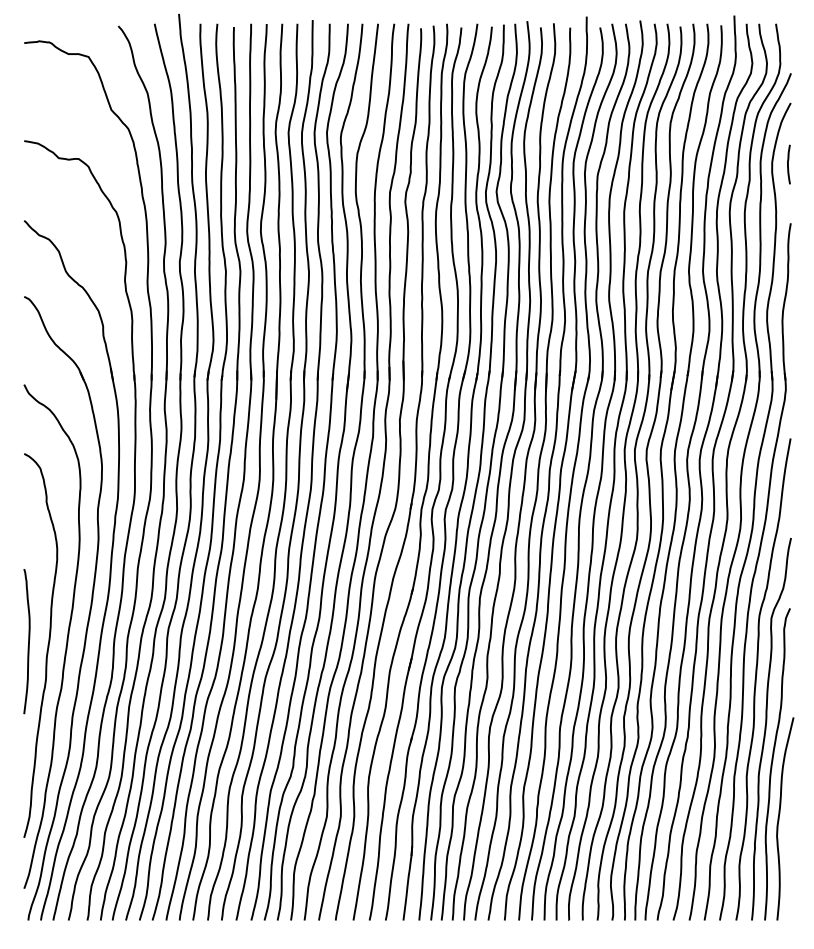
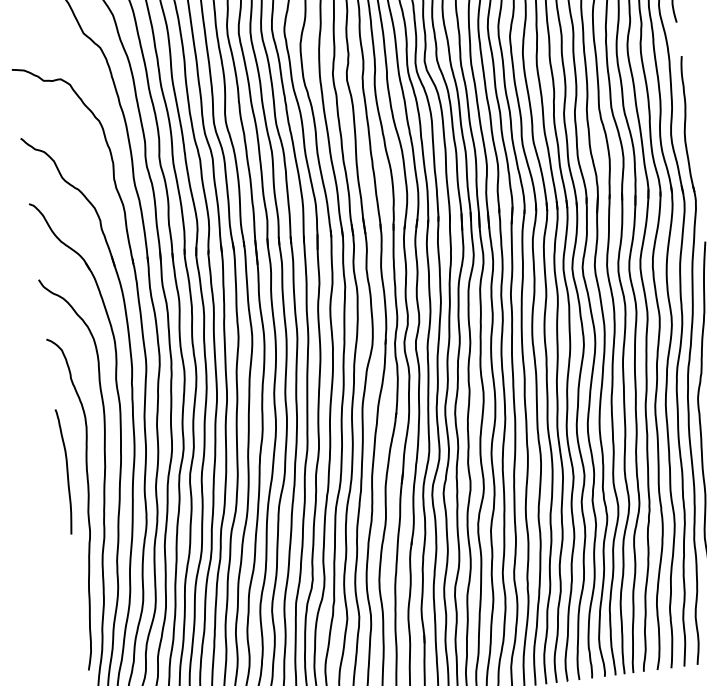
curve: (28, 641) -> (67, 471), moved

